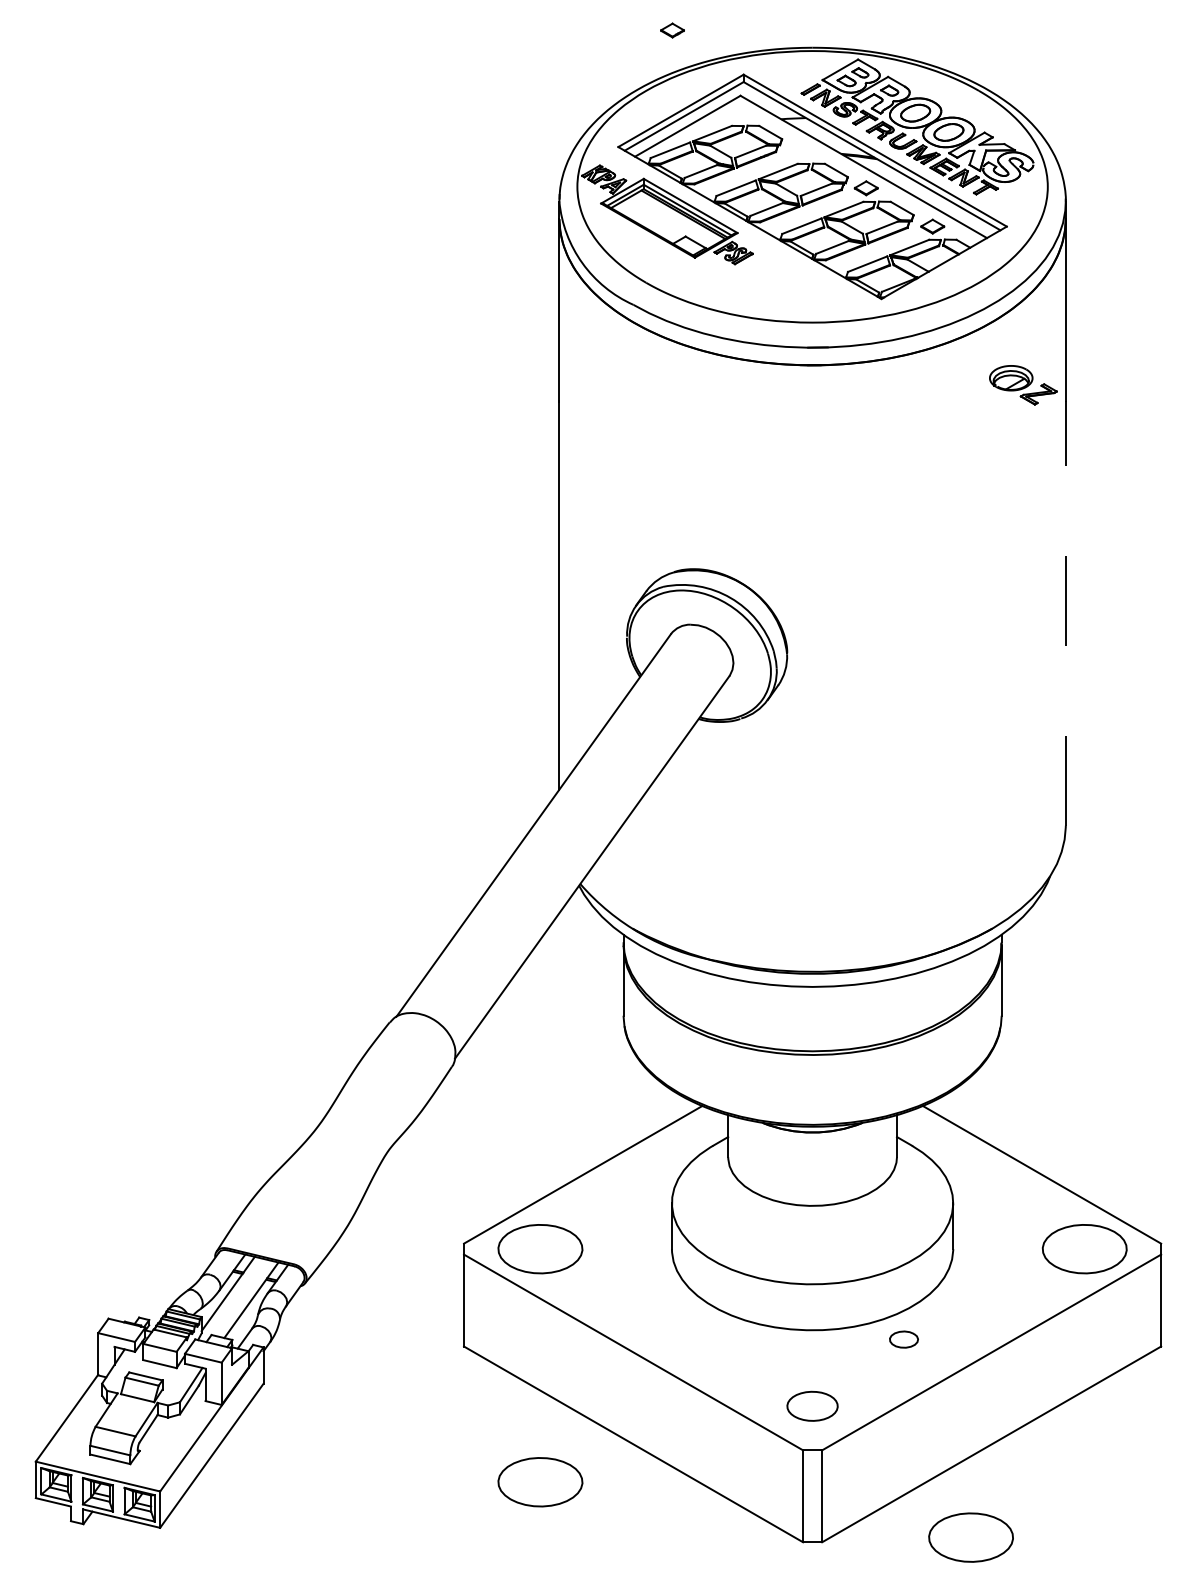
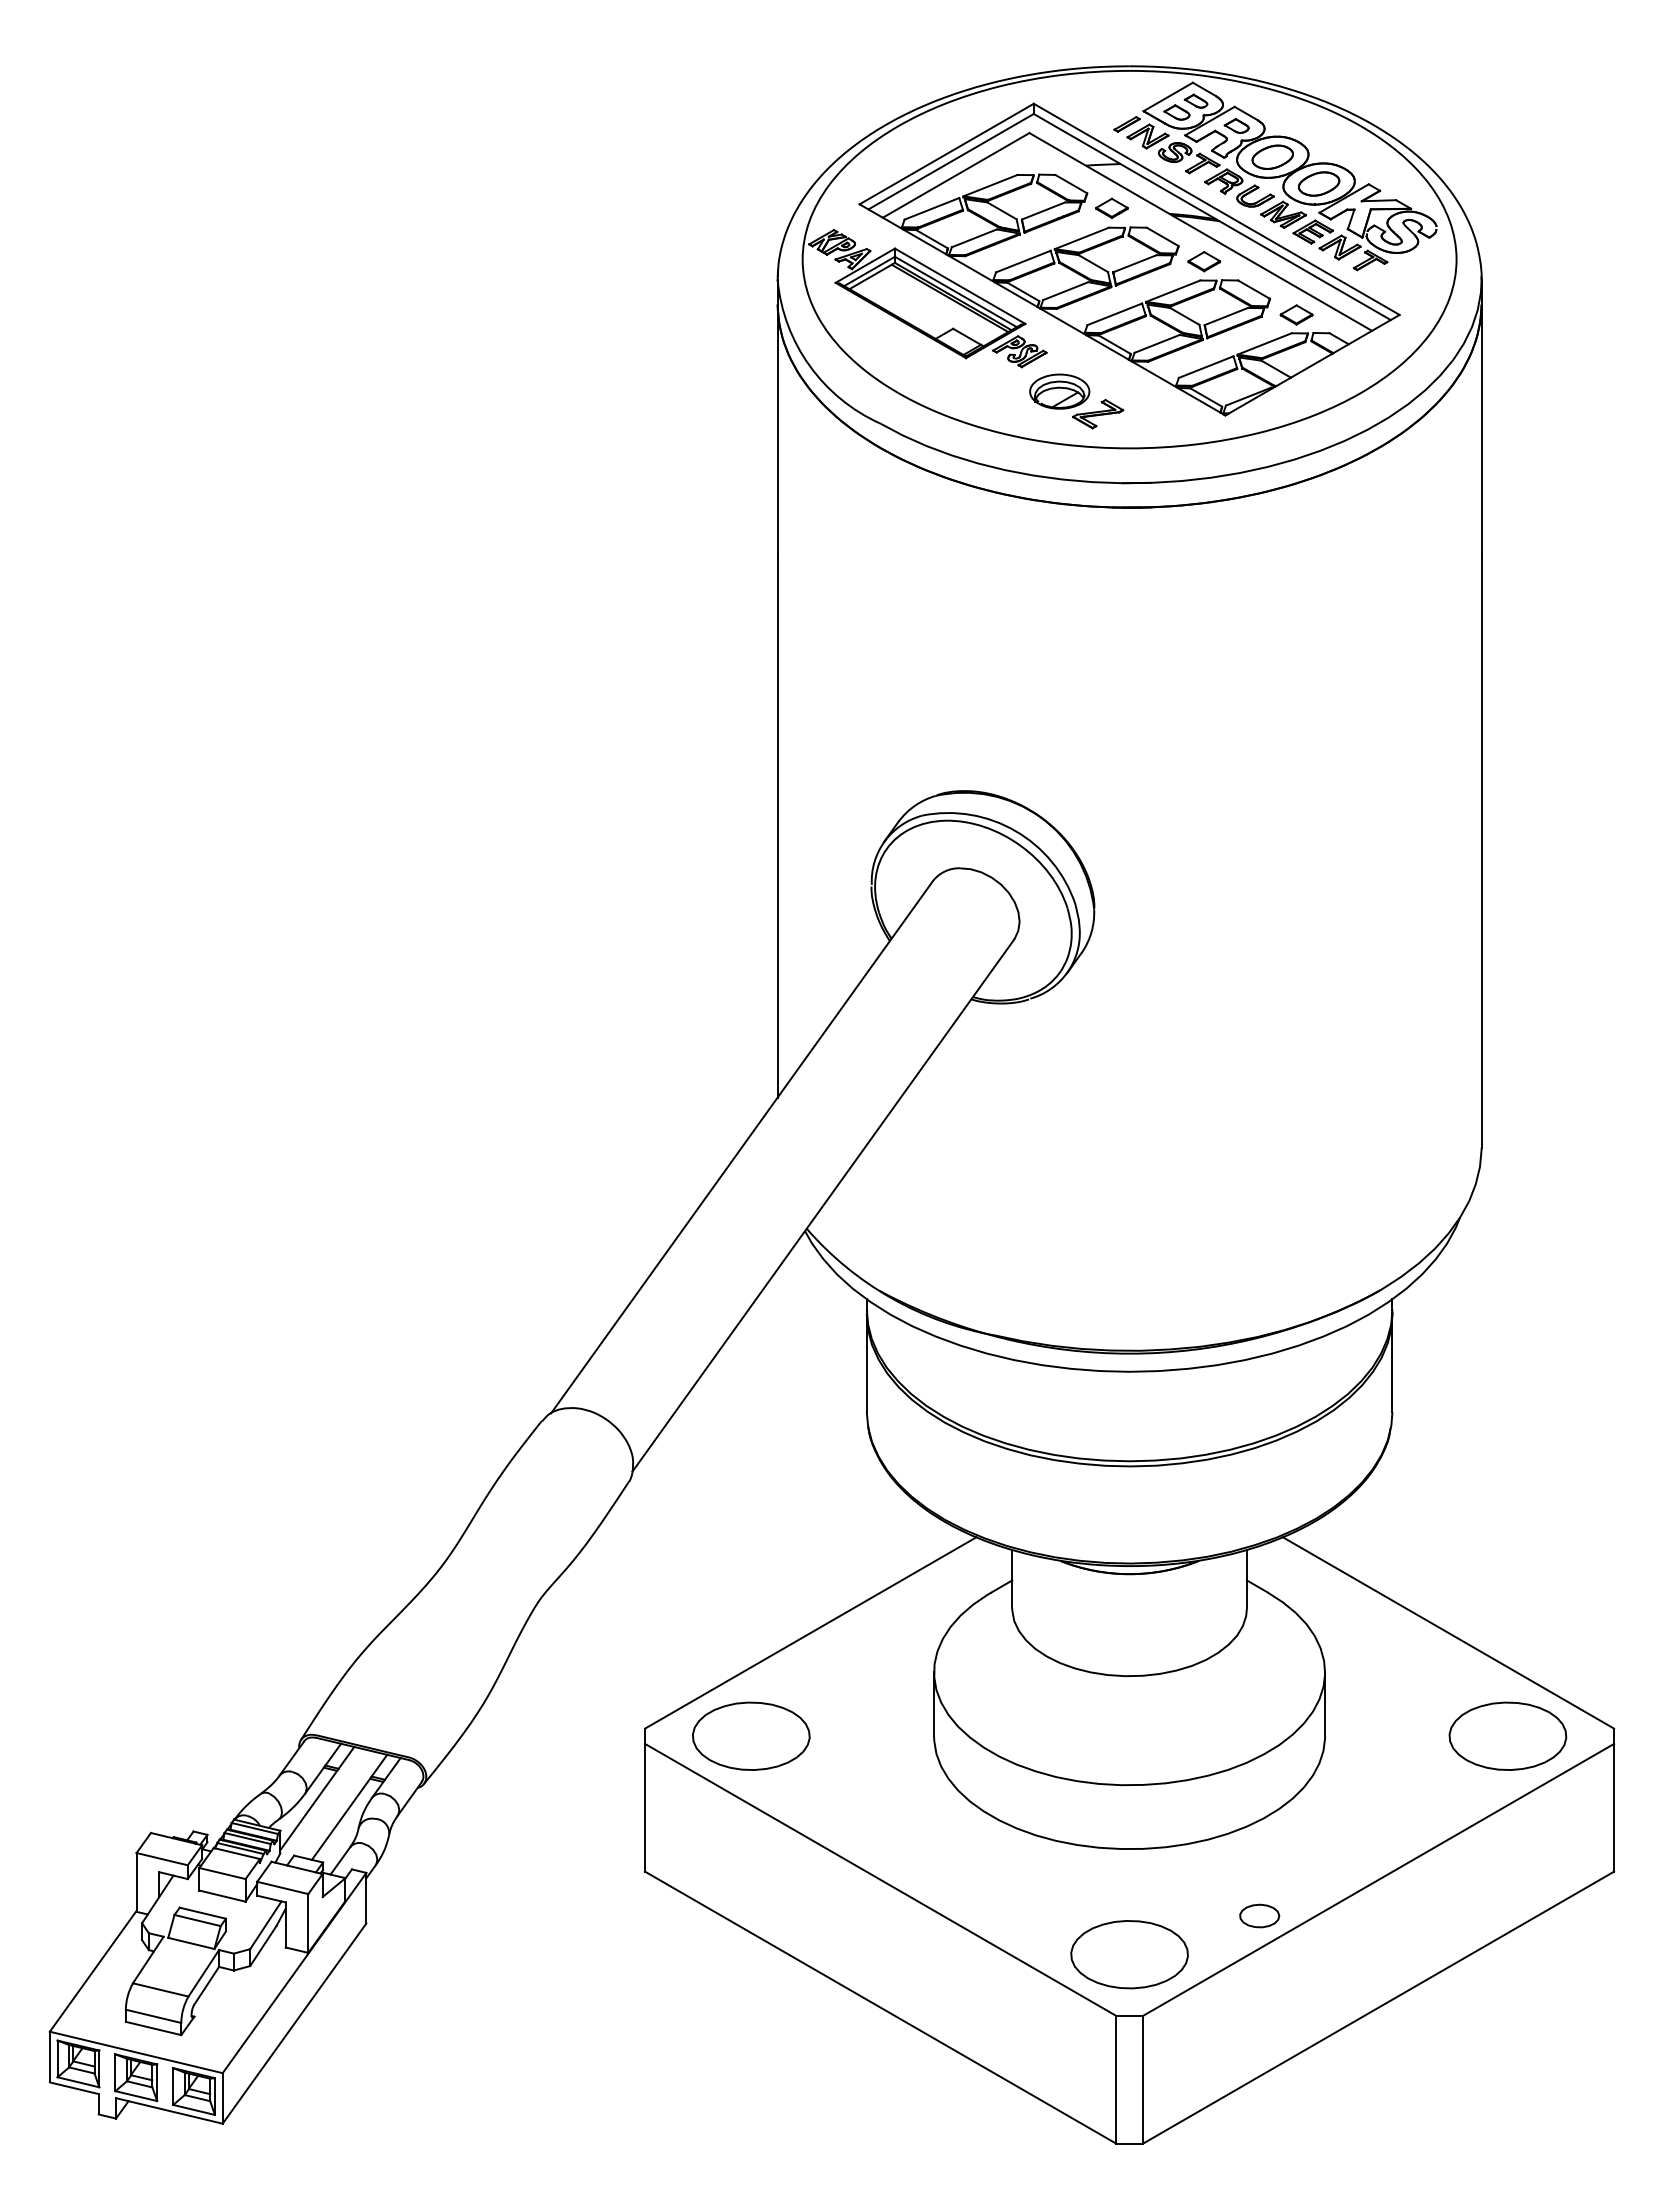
part: (672, 29) -> (1111, 207), moved
part: (1023, 385) -> (1076, 401), moved
line: (1065, 613) -> (1481, 852), dashed -> solid
part: (903, 1339) -> (1259, 1915), moved
part: (812, 1406) -> (1129, 1954), size x1.67
part: (540, 1481) -> (751, 2059), removed
part: (970, 1537) -> (1349, 2136), removed

